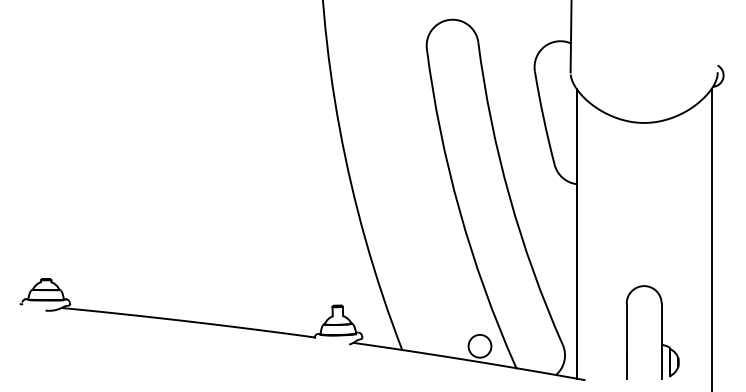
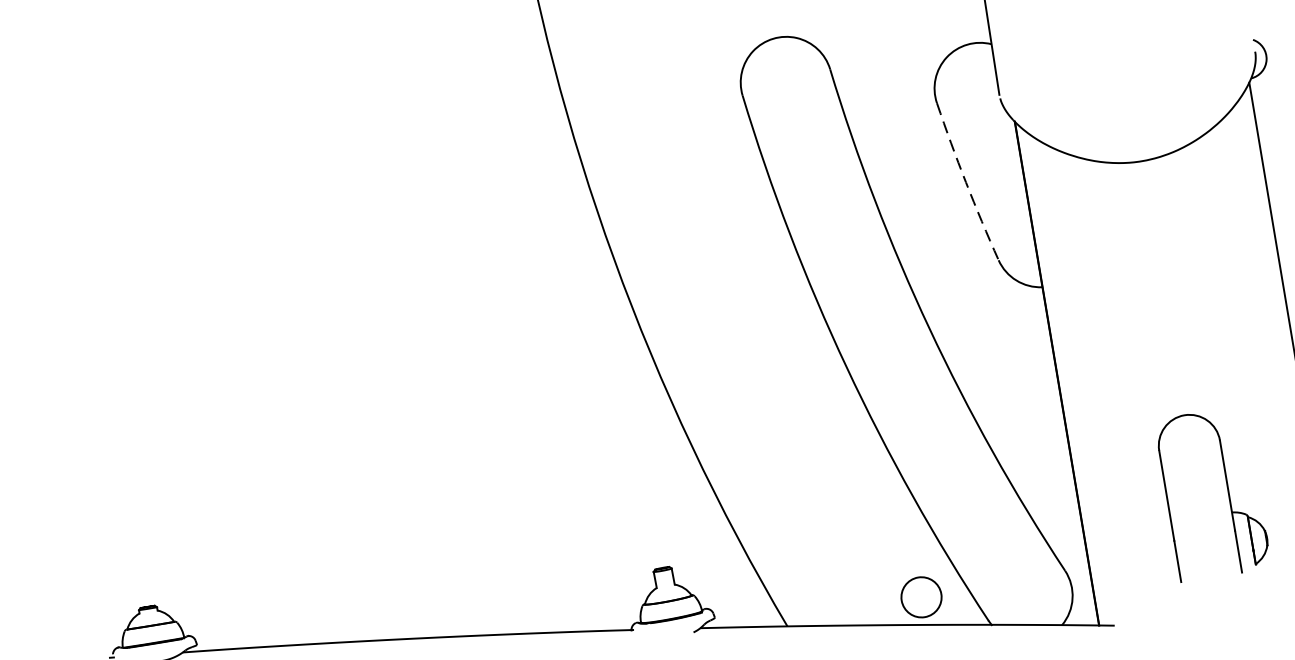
arc: (543, 118) -> (965, 182), solid -> dashed
part: (661, 332) -> (1228, 490), moved

